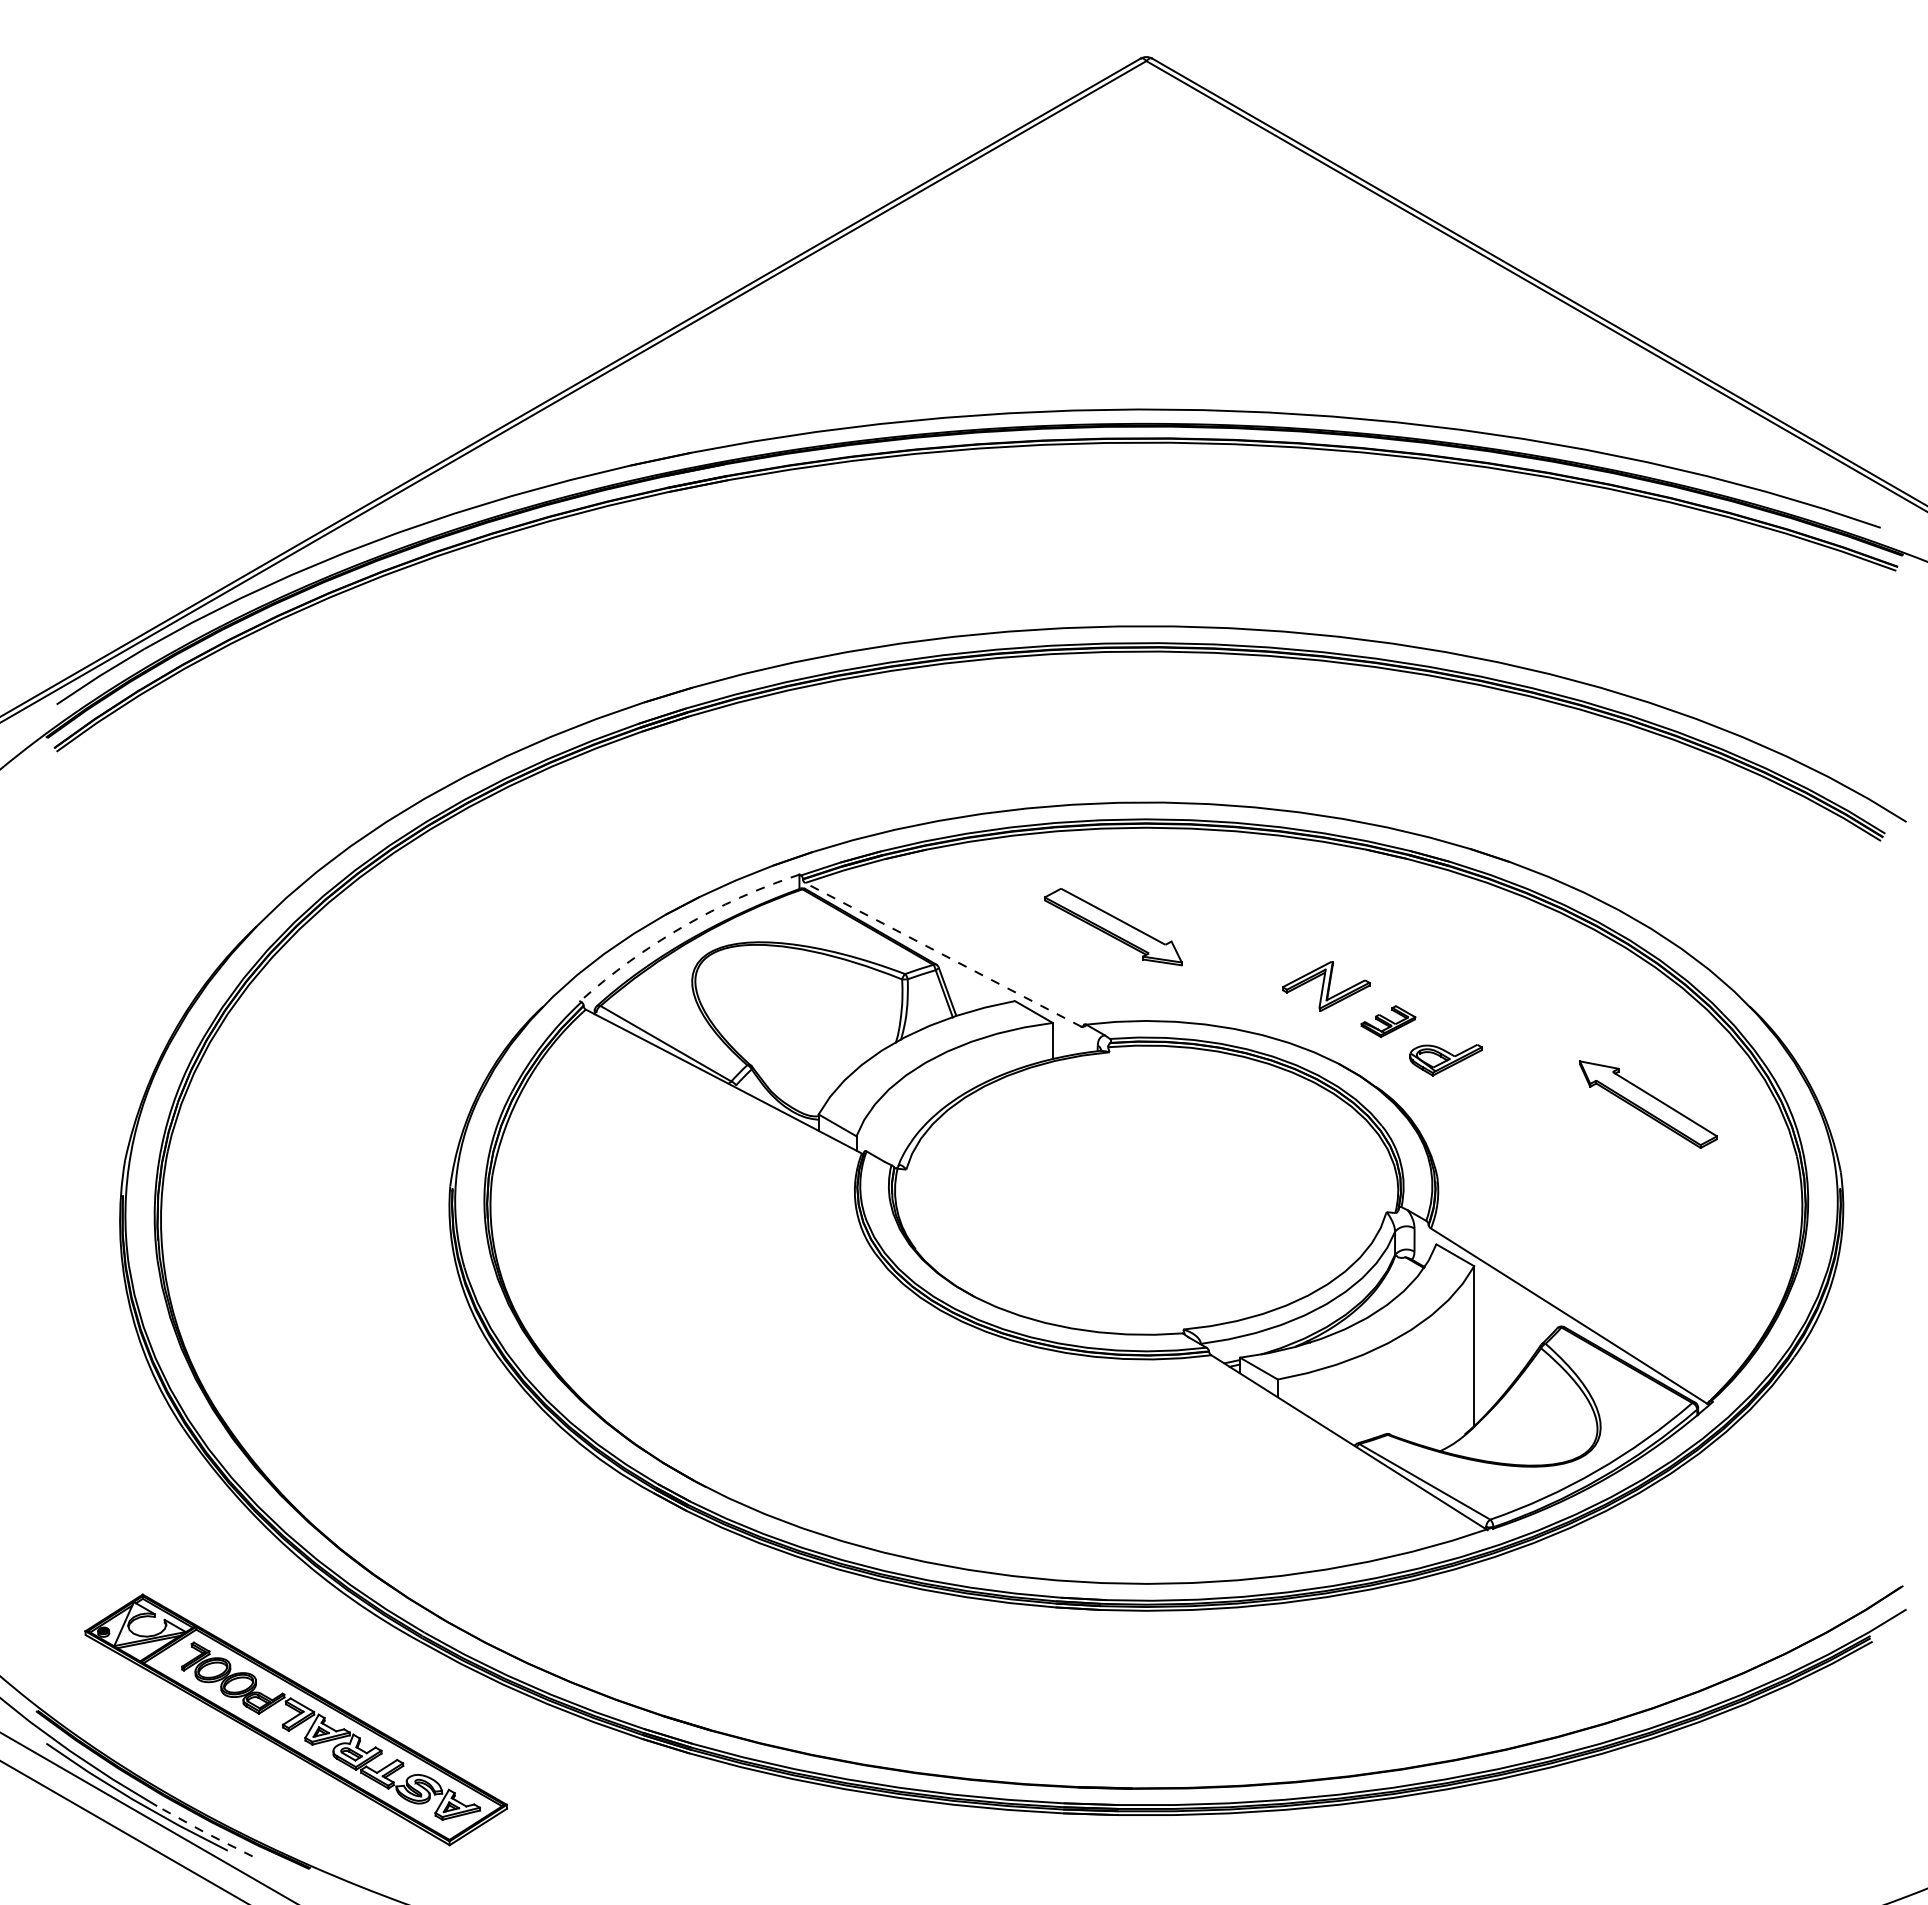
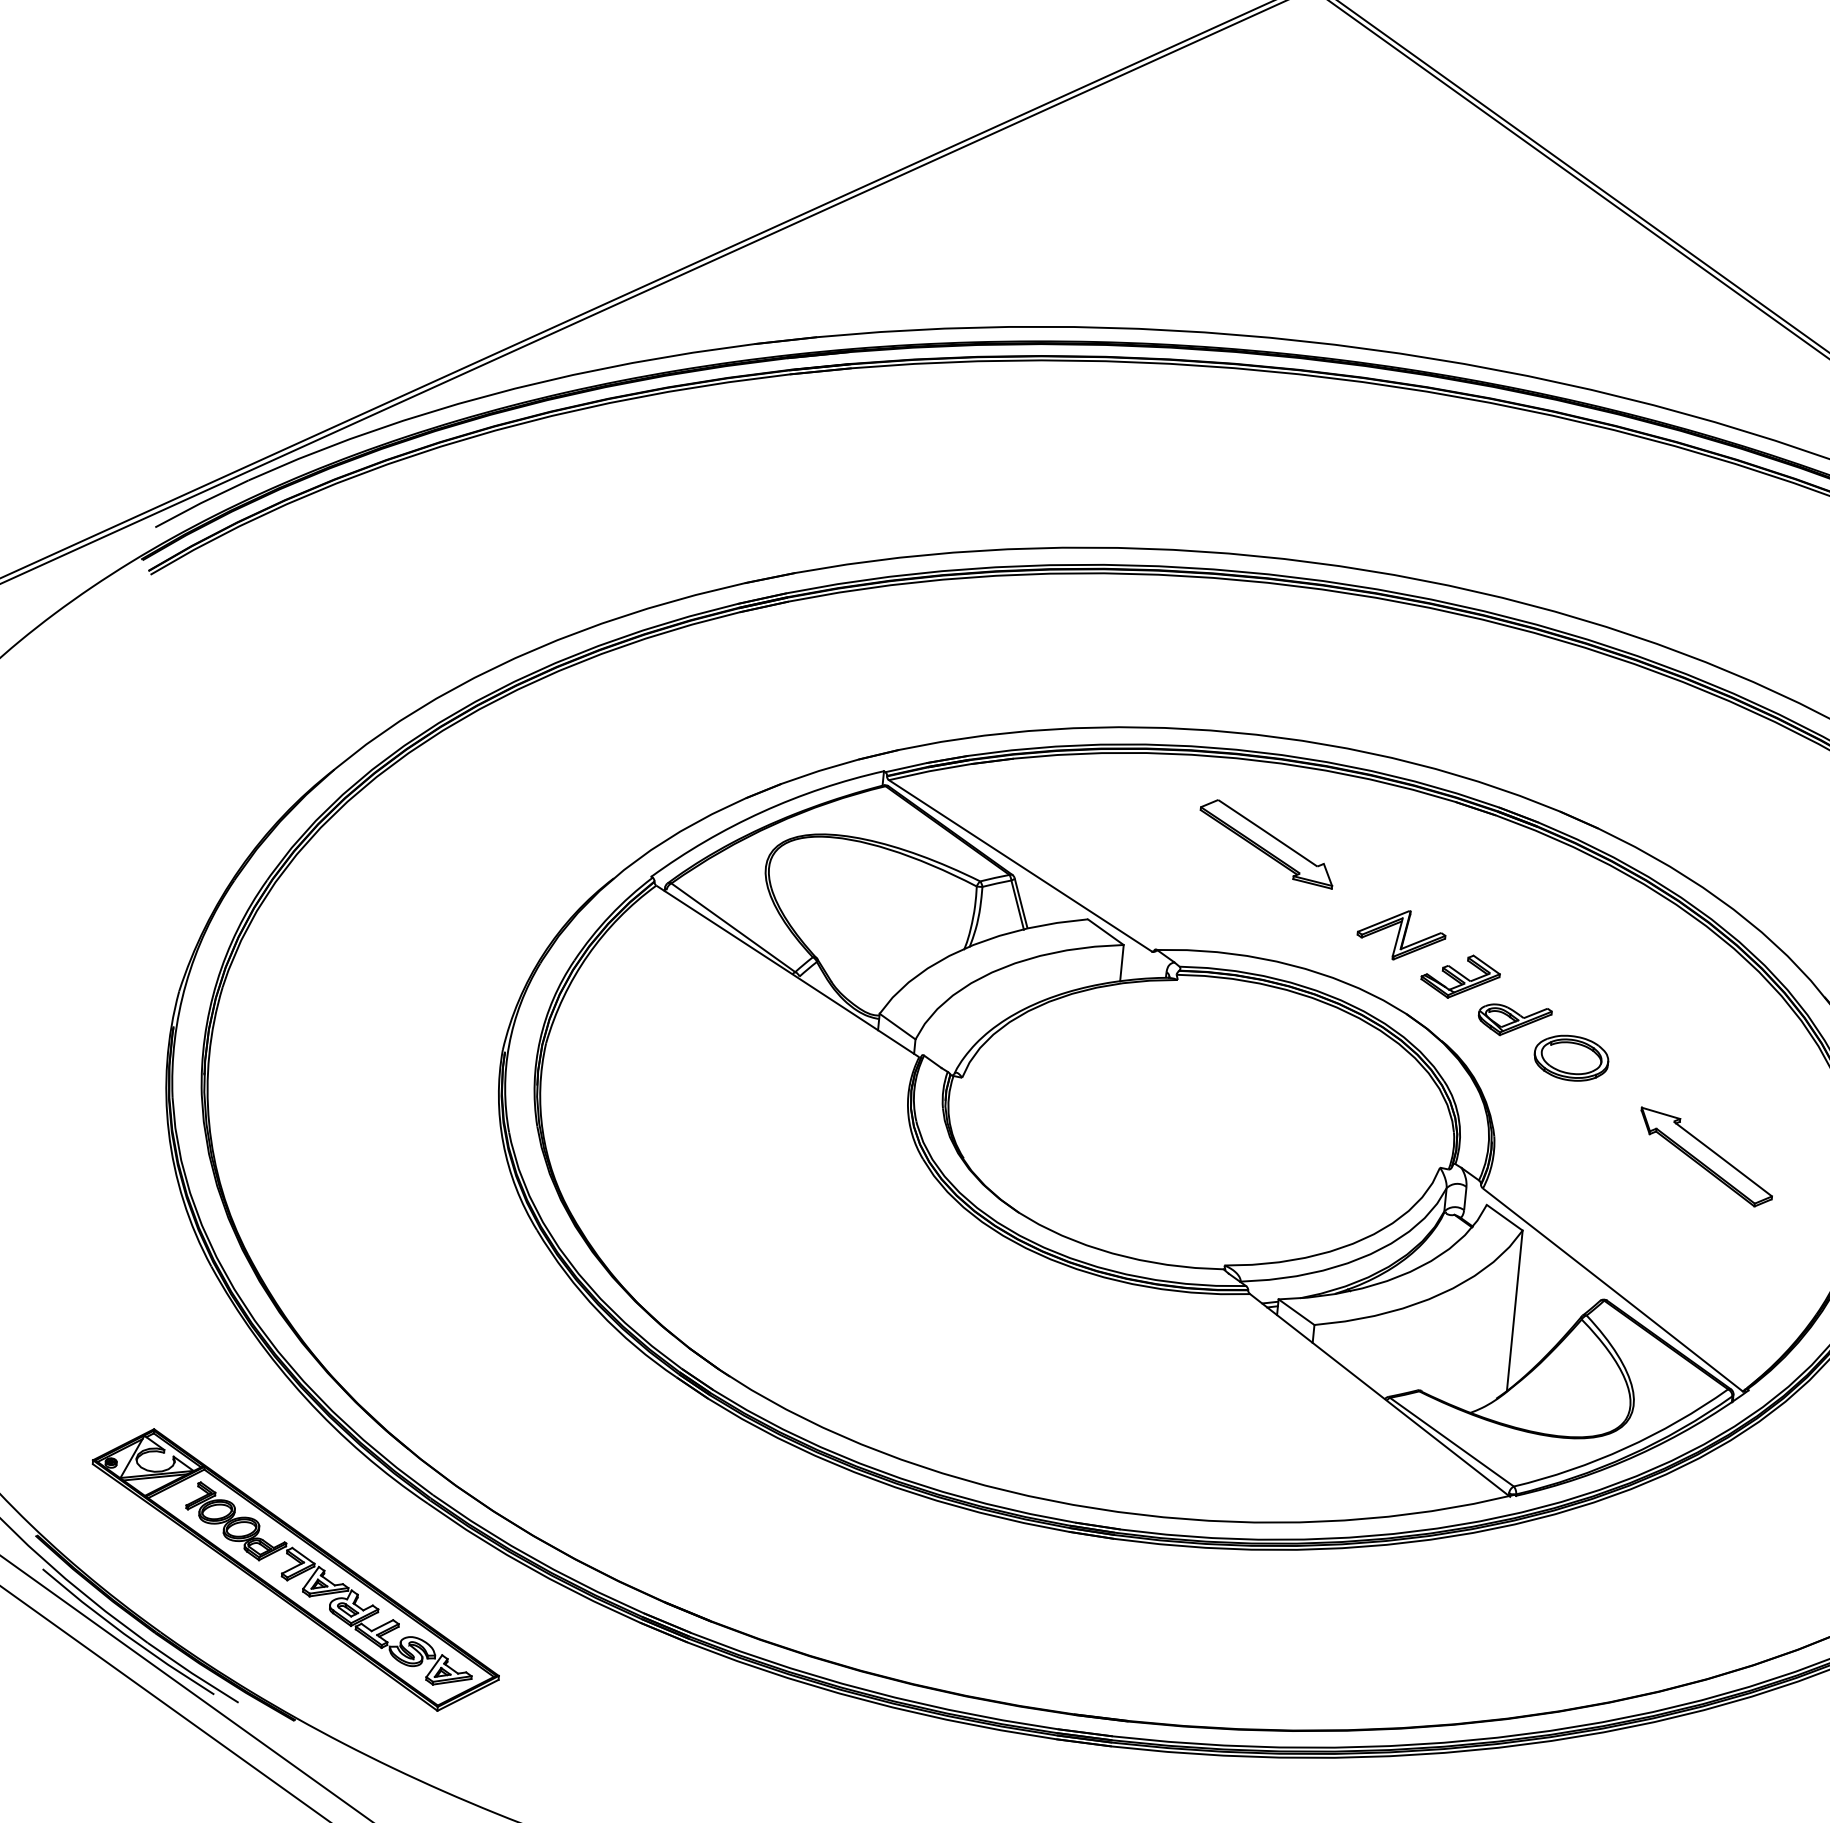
arc: (683, 926) -> (762, 811), dashed -> solid
part: (1113, 927) -> (1267, 844), moved
line: (943, 954) -> (1020, 865), dashed -> solid
part: (1388, 1021) -> (1460, 976), size x1.43
part: (1505, 1091) -> (1571, 1058), added
part: (1648, 1104) -> (1706, 1157), moved
line: (203, 1831) -> (191, 1672), dashed -> solid

